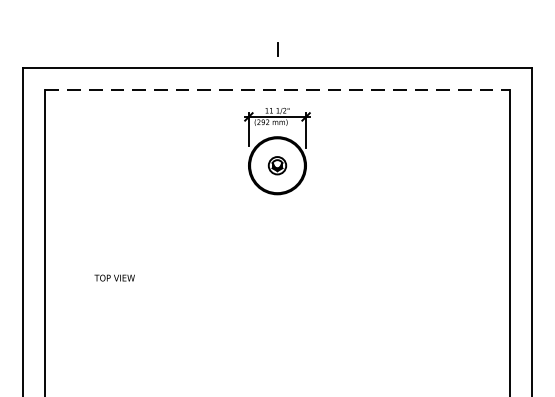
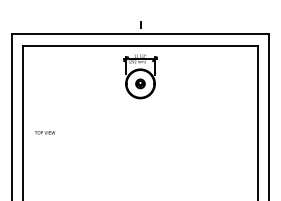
line: (277, 89) -> (140, 45), dashed -> solid
text: (115, 277) -> (45, 132), moved

